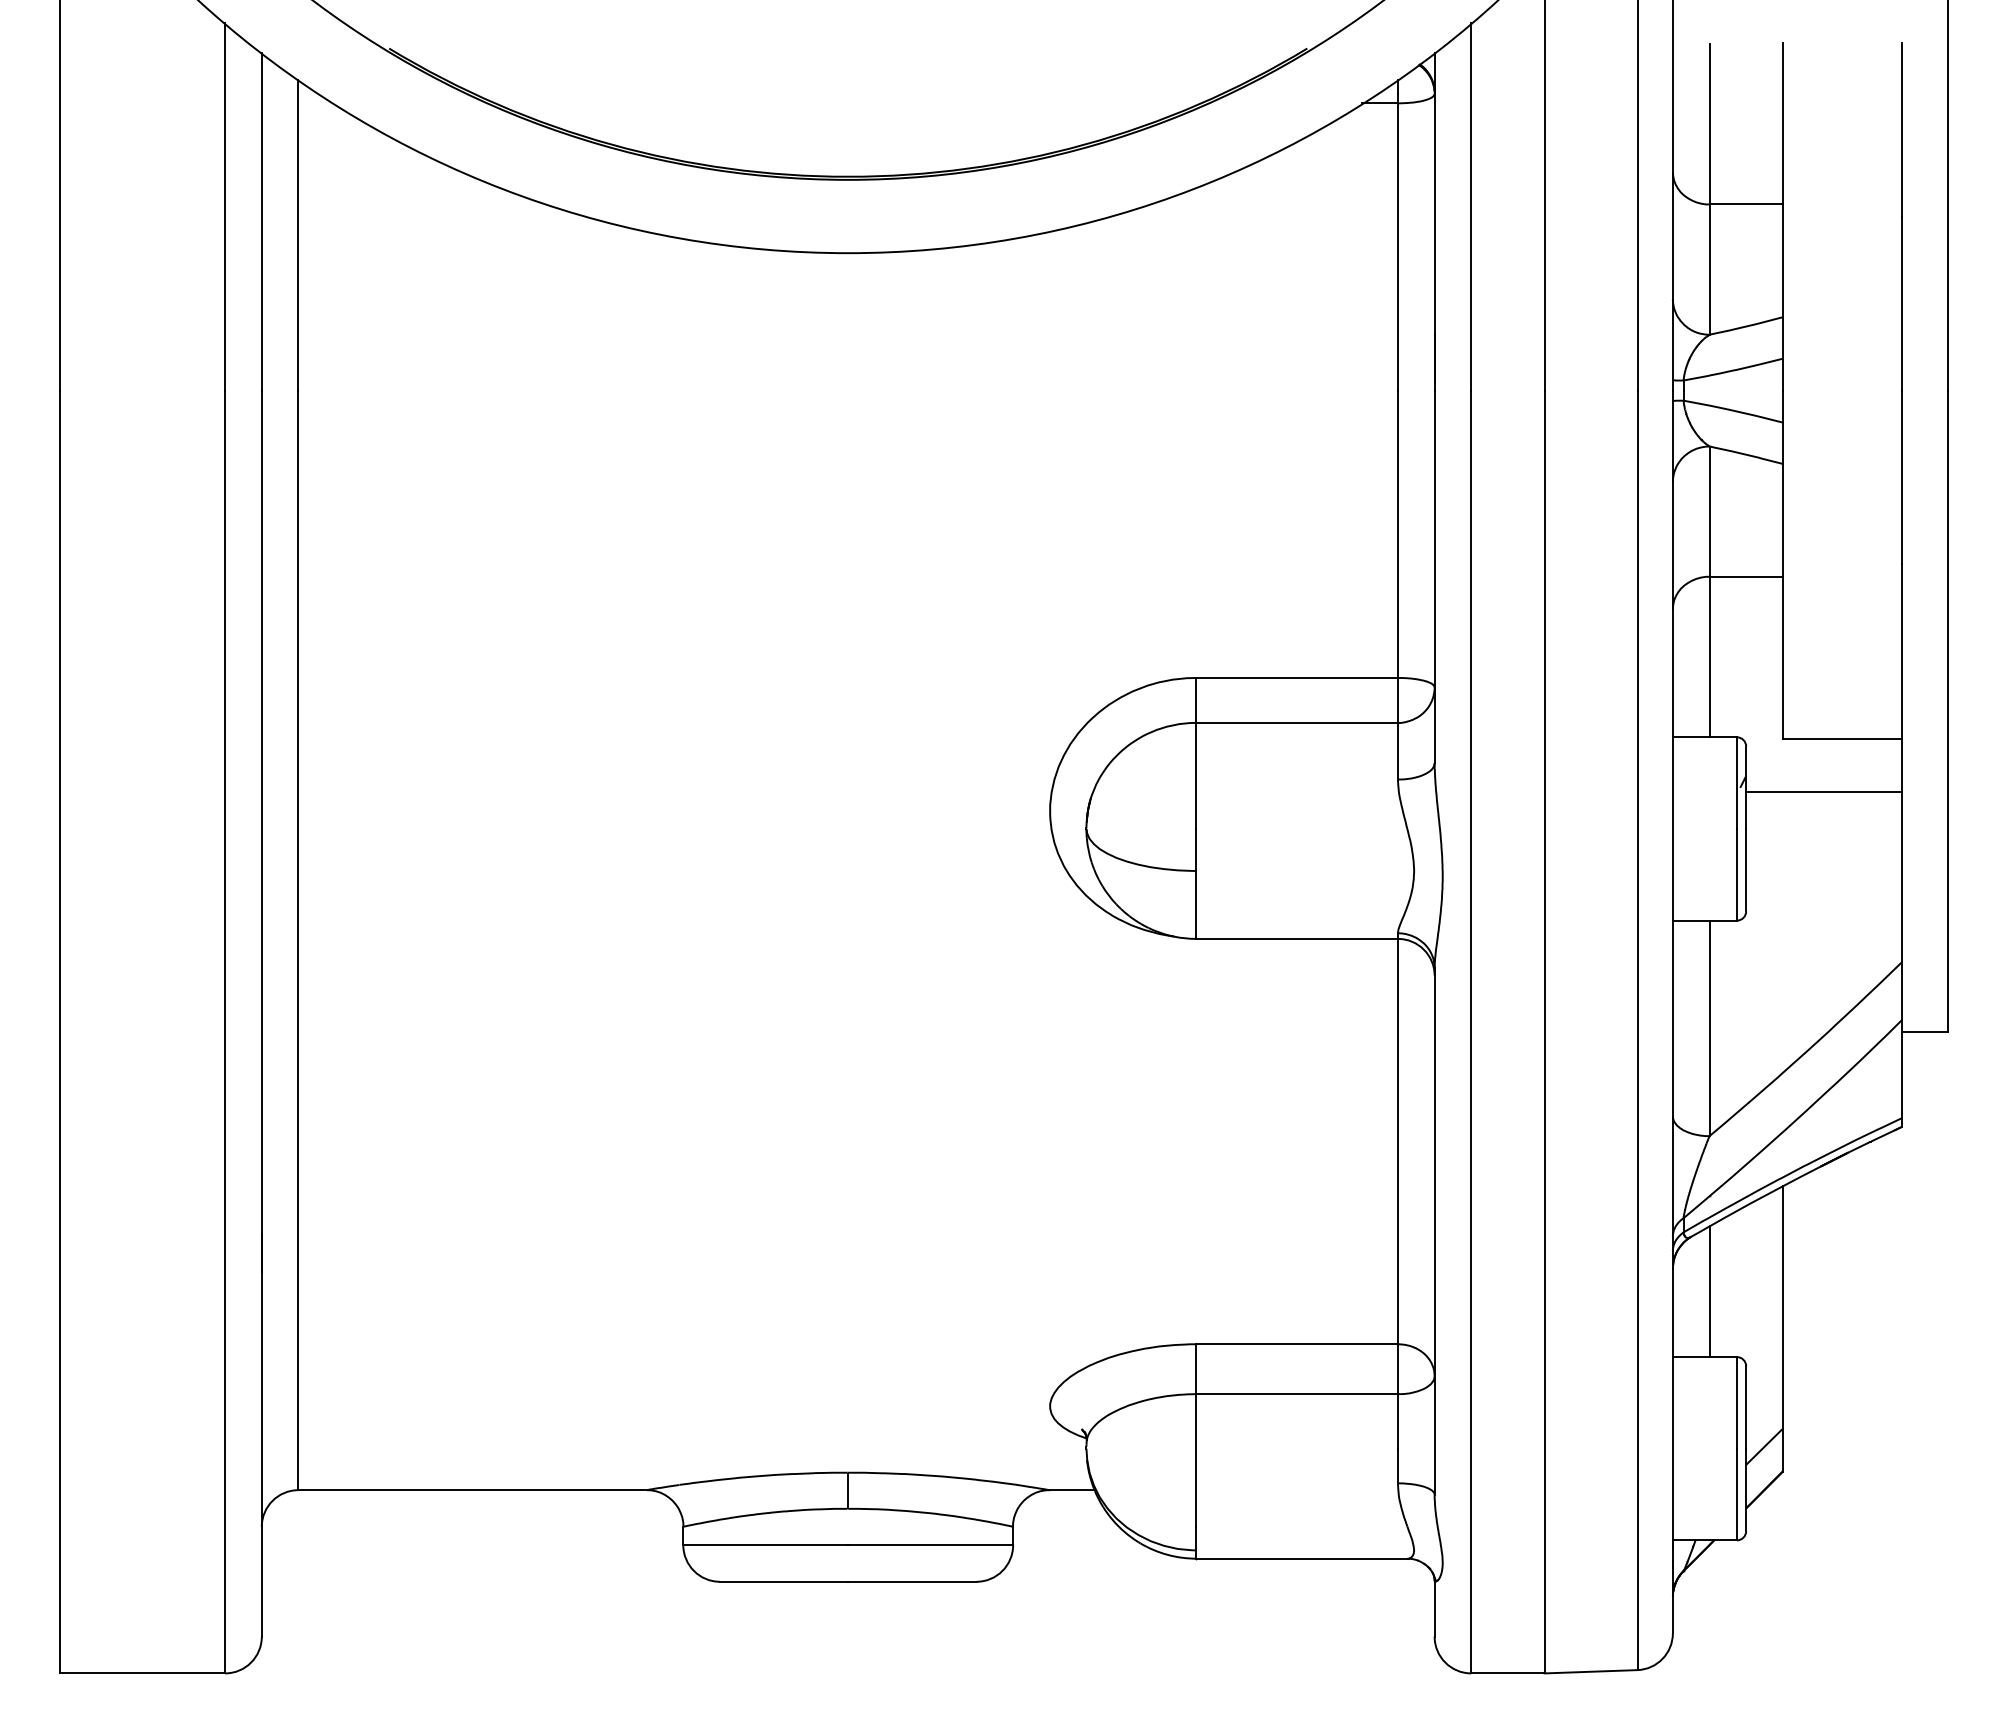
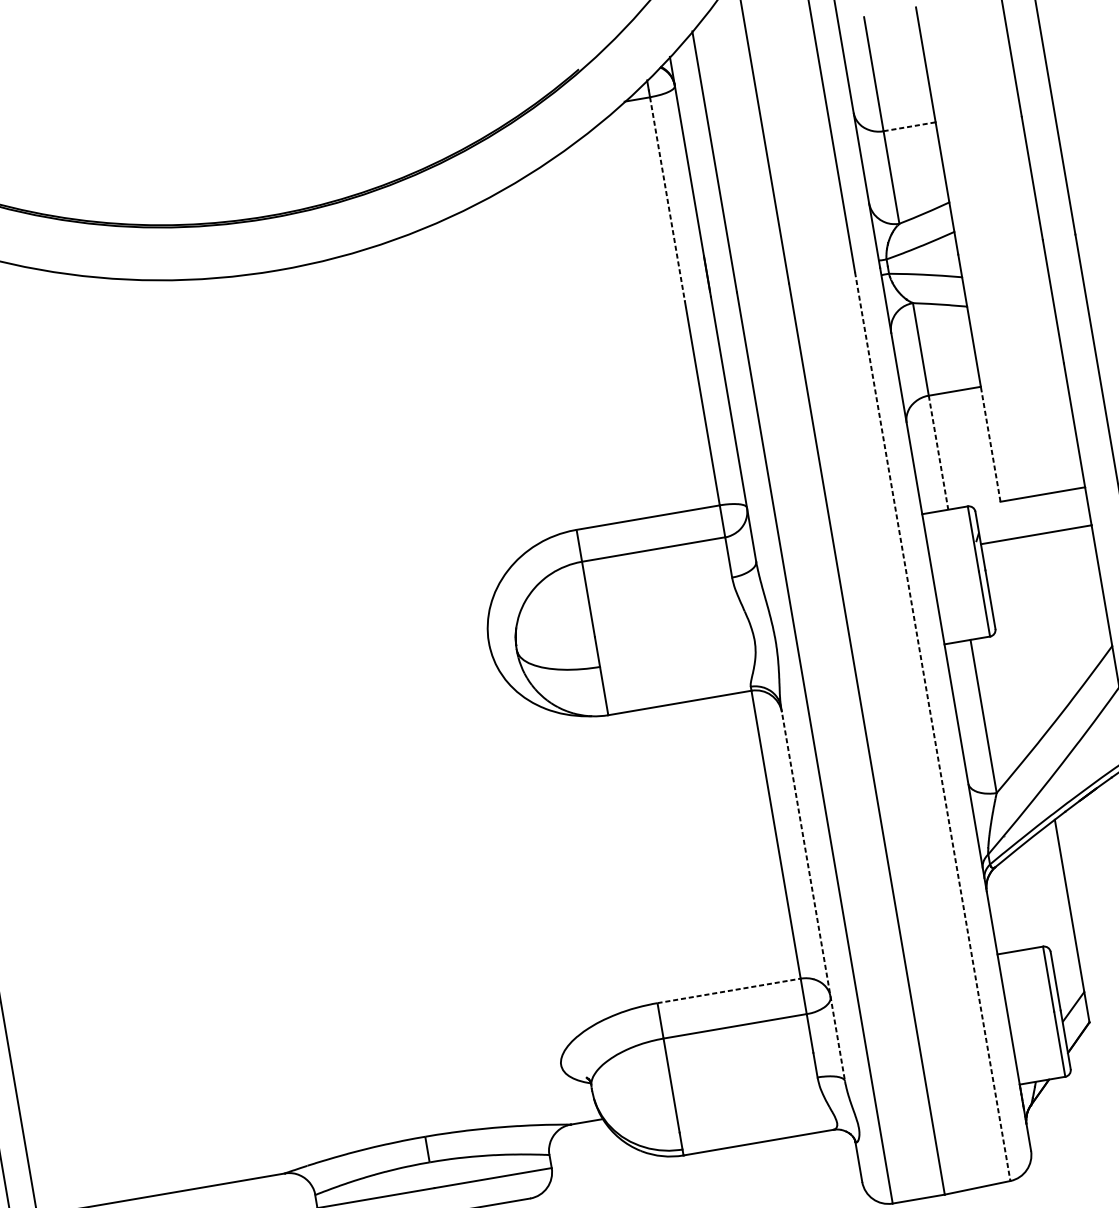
line: (1746, 204) -> (909, 126), solid -> dashed
line: (1397, 247) -> (667, 199), solid -> dashed
line: (1709, 657) -> (938, 453), solid -> dashed
line: (1782, 657) -> (990, 444), solid -> dashed
line: (1637, 1030) -> (932, 726), solid -> dashed
line: (1434, 1231) -> (812, 894), solid -> dashed
line: (1709, 1291) -> (1015, 903), removed
line: (1297, 1344) -> (729, 991), solid -> dashed

